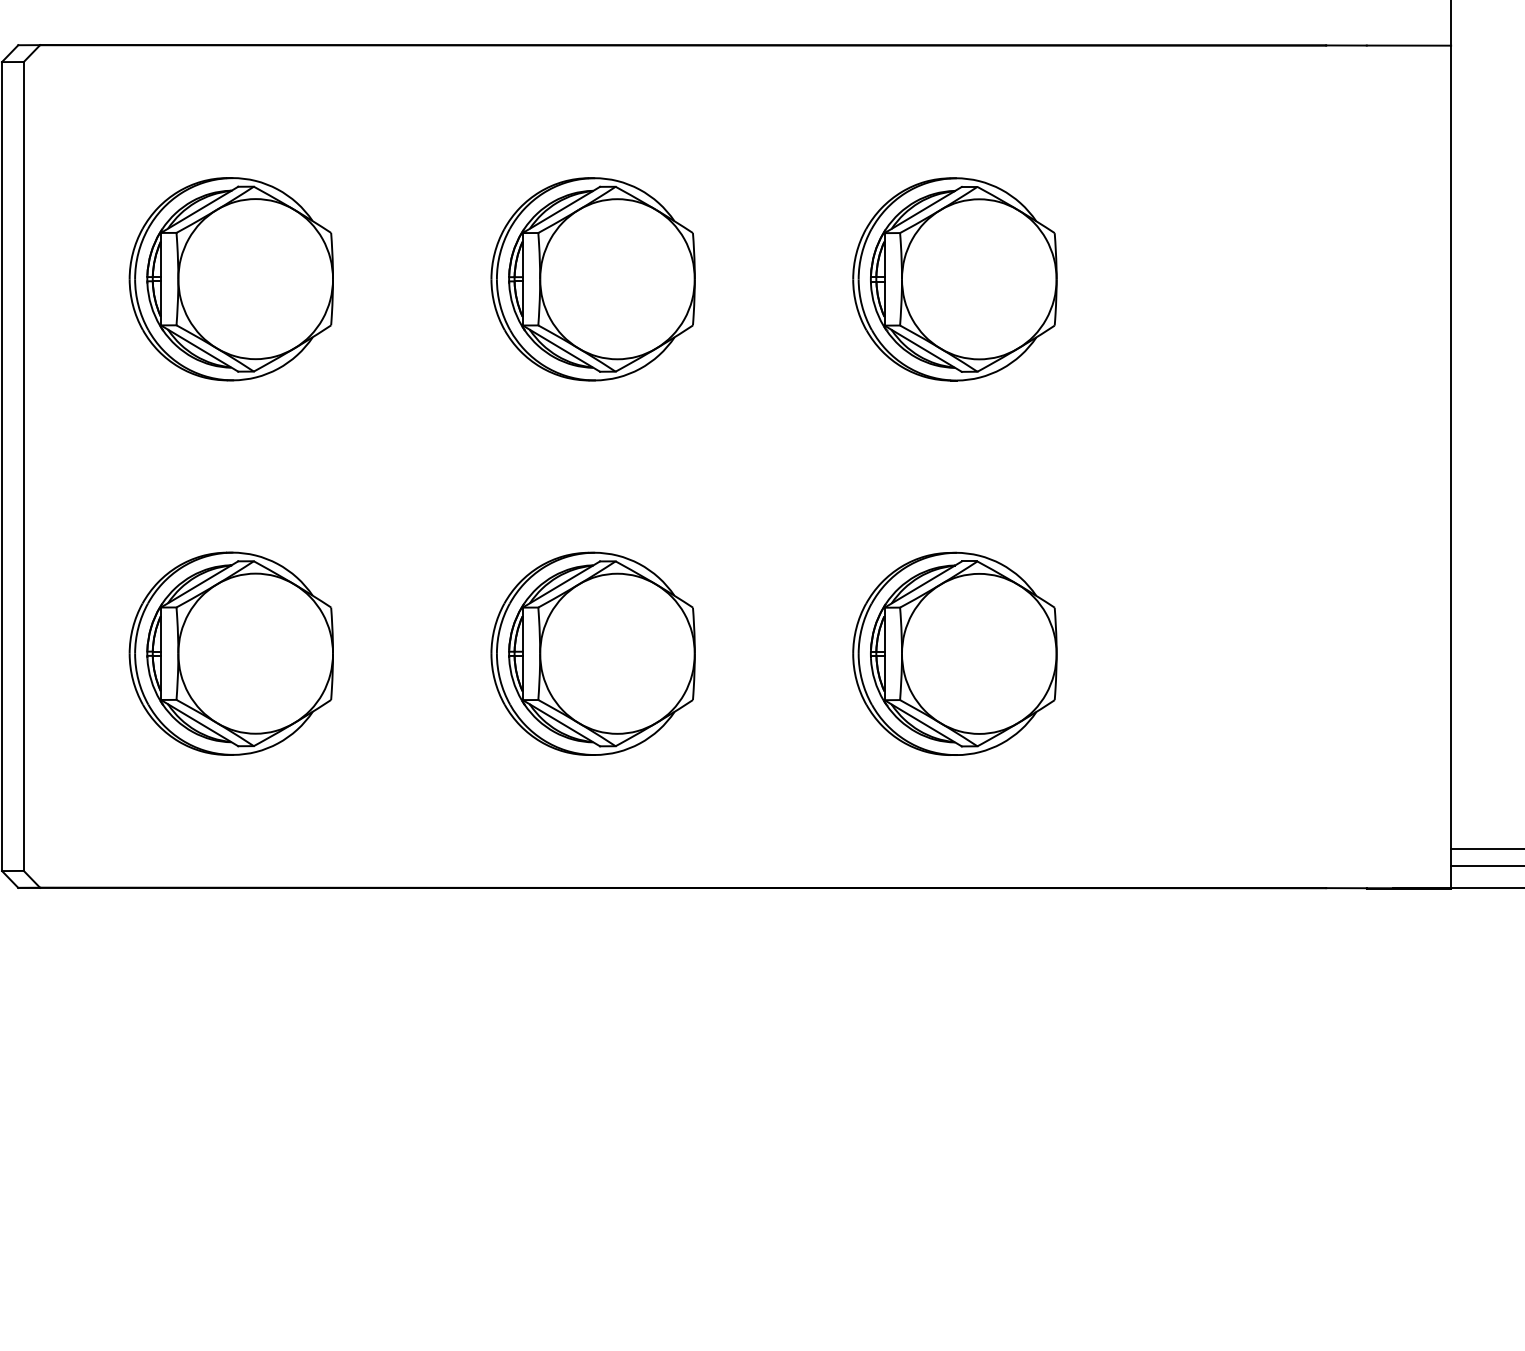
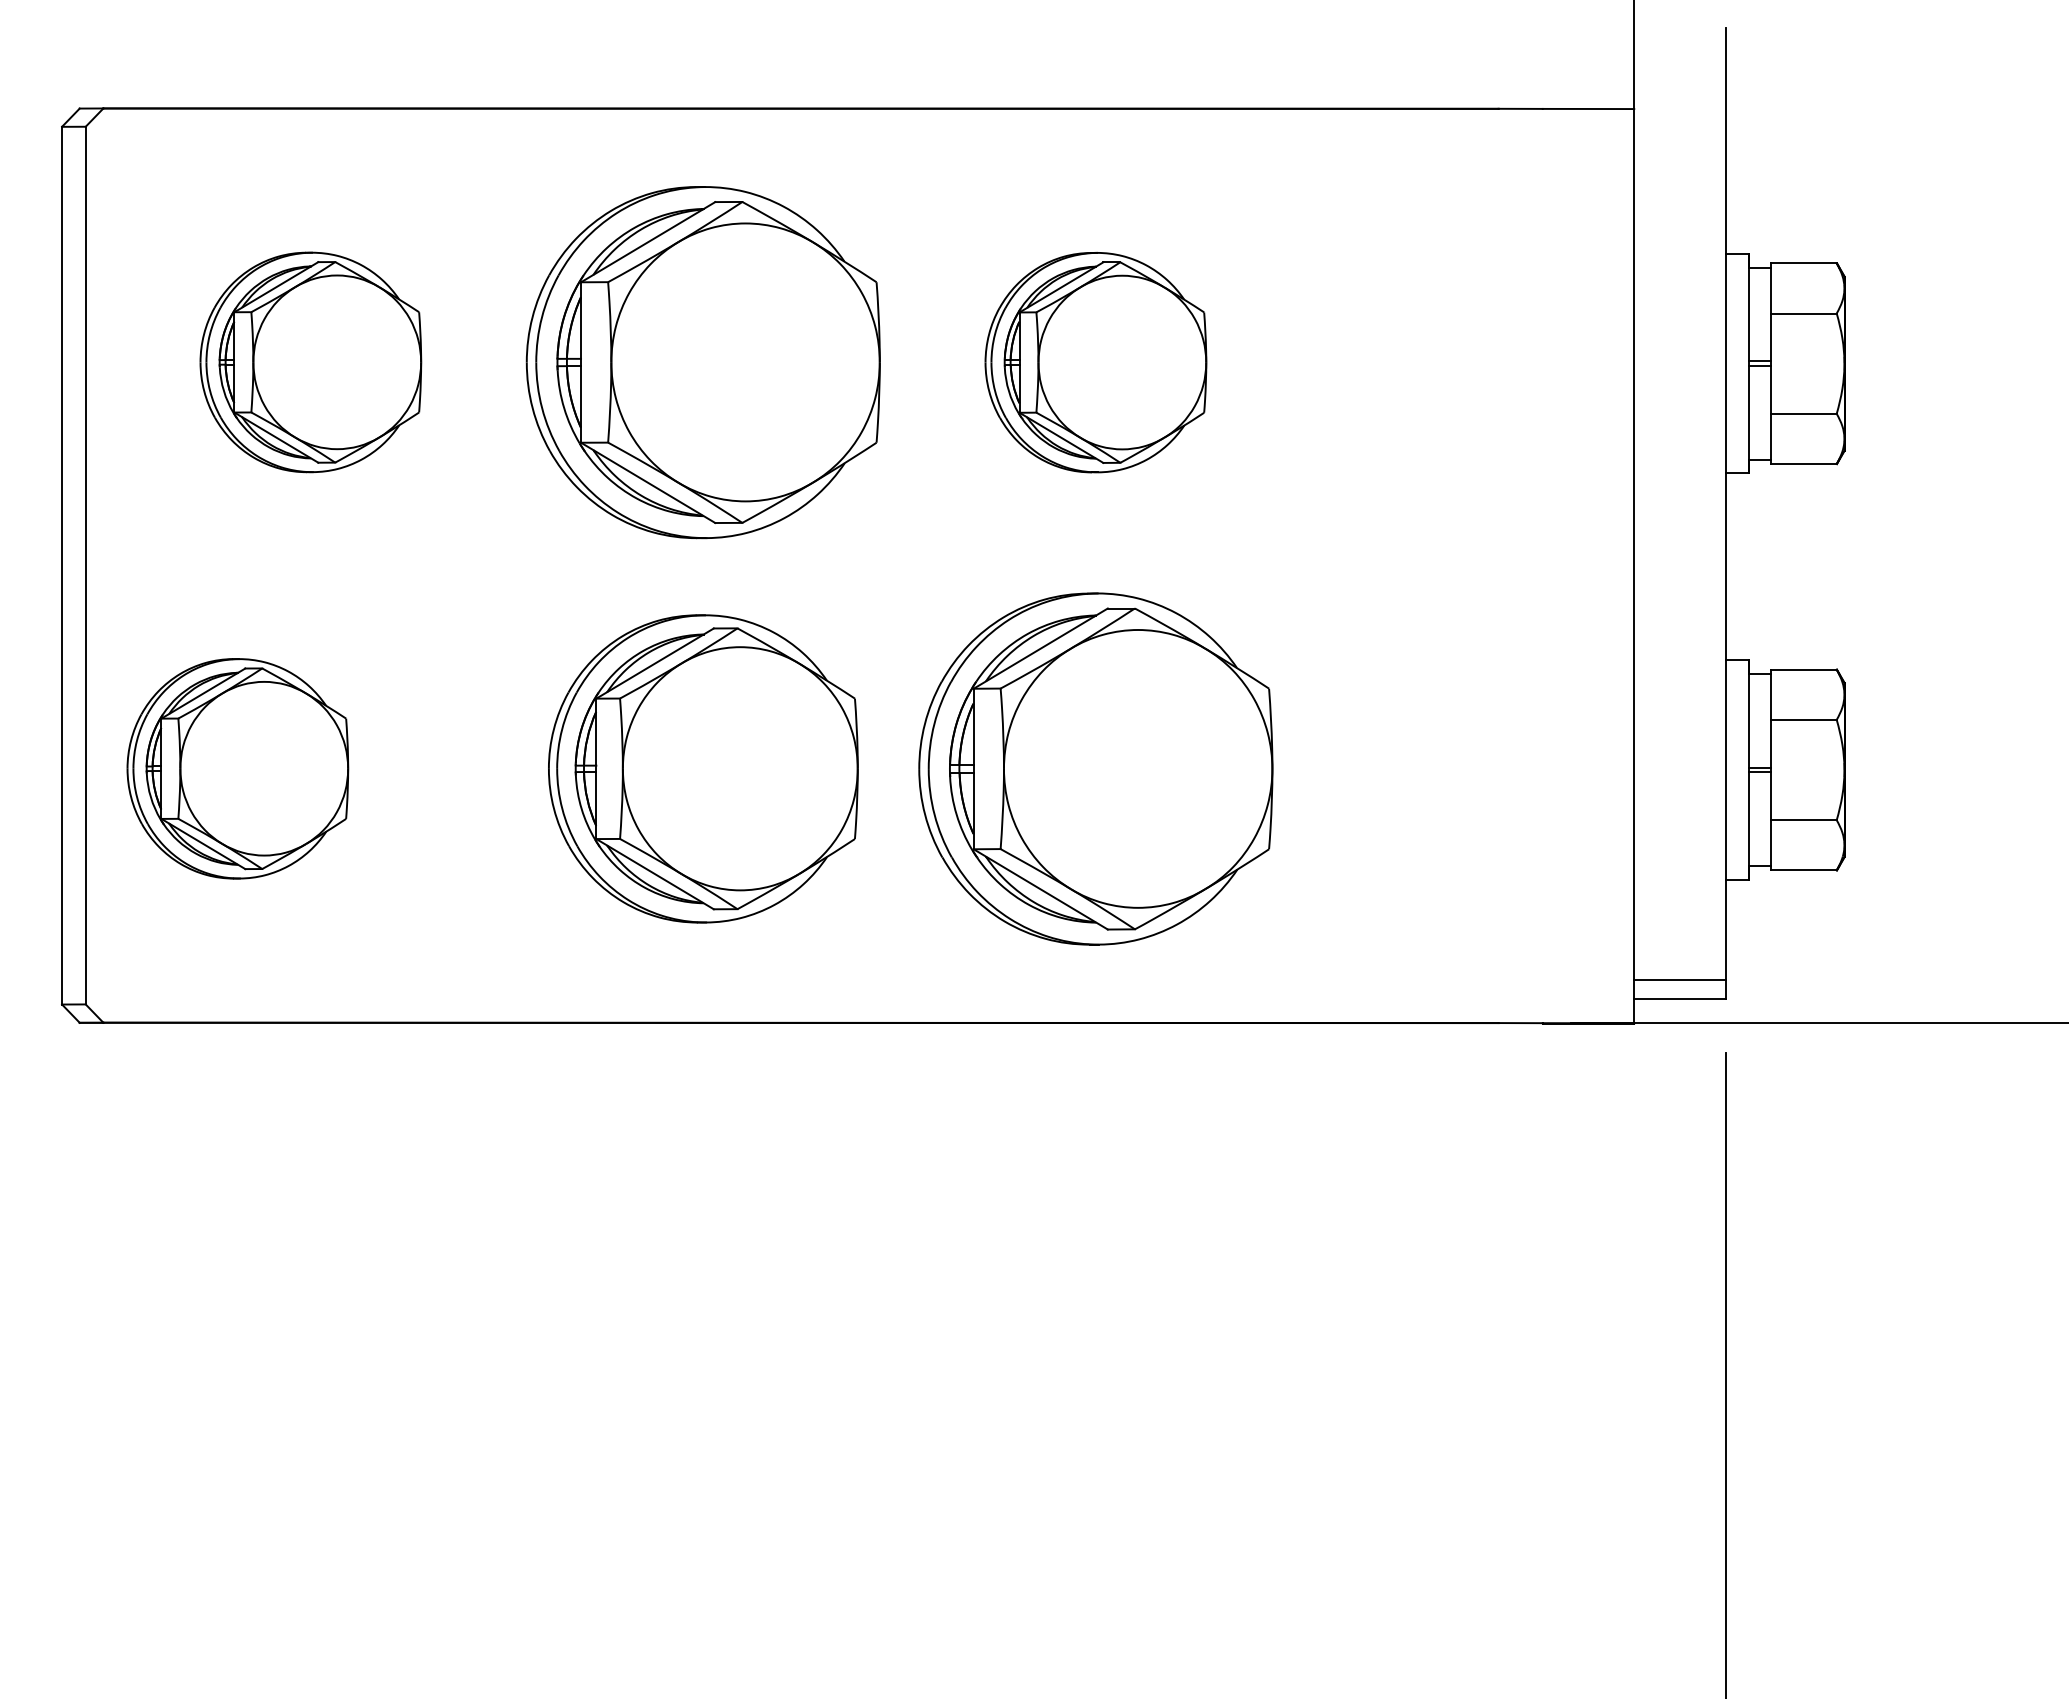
part: (593, 279) -> (703, 362), size x1.6
part: (231, 653) -> (237, 768), moved
part: (593, 653) -> (703, 768), size x1.4
part: (954, 653) -> (1095, 768), size x1.6

